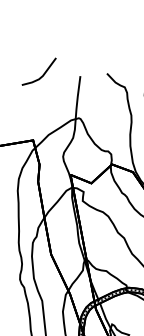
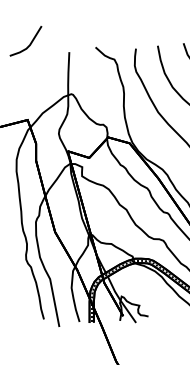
line: (42, 74) -> (29, 43), moved

